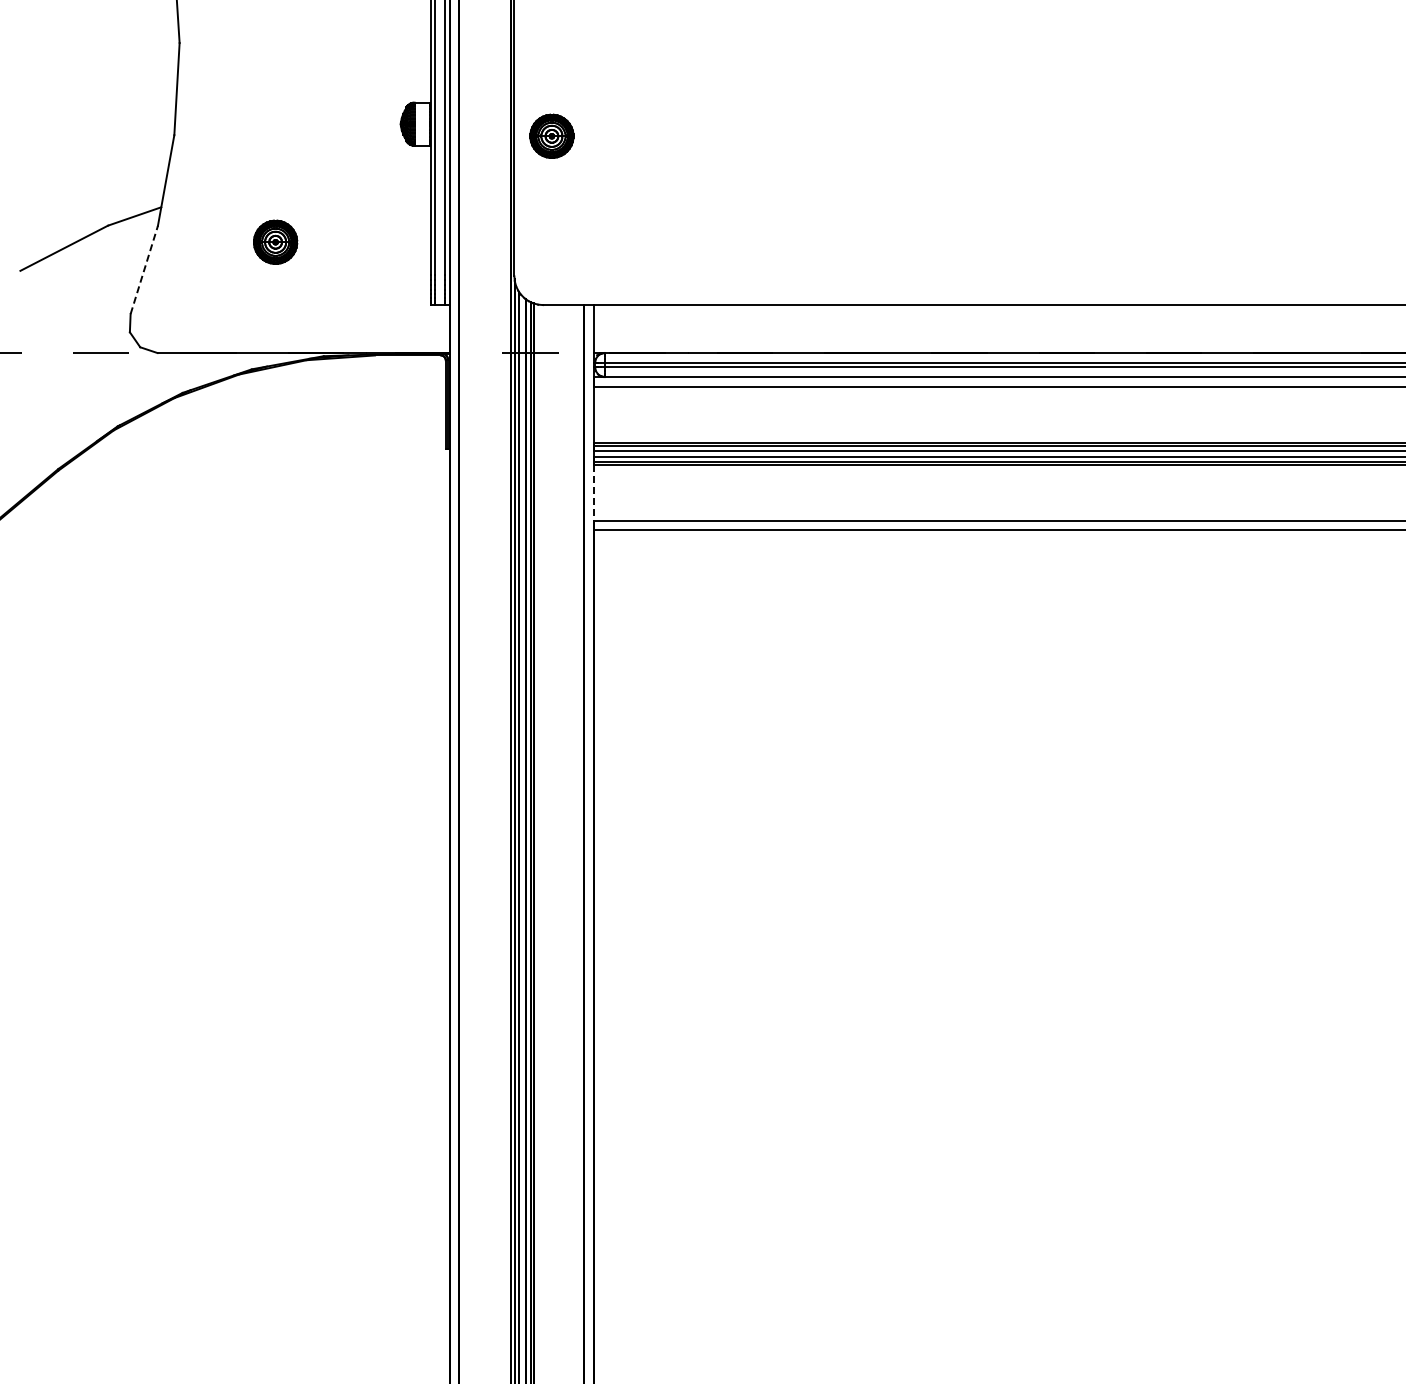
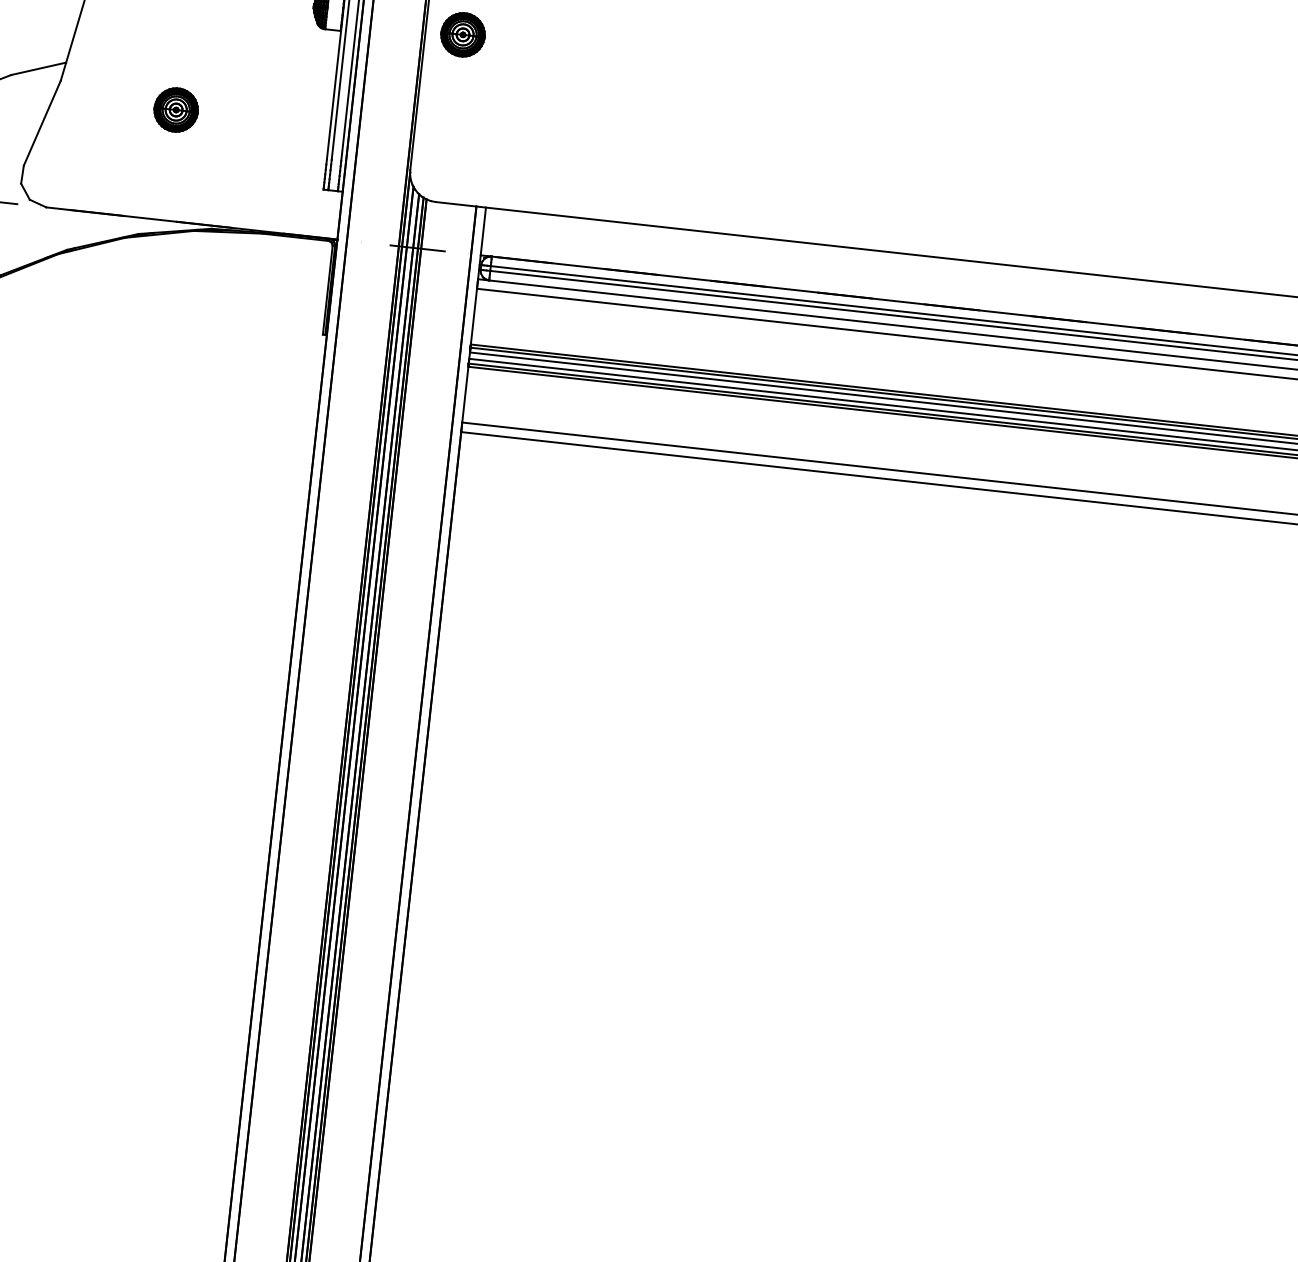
line: (144, 269) -> (42, 122), dashed -> solid
line: (593, 492) -> (465, 394), dashed -> solid

